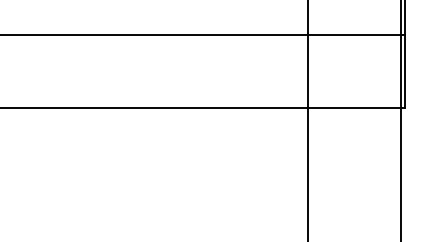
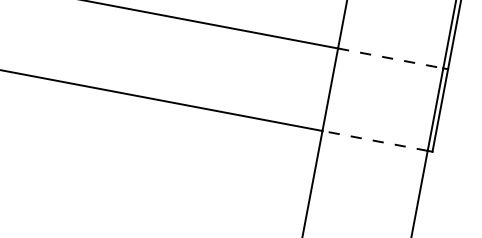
line: (354, 34) -> (391, 58), solid -> dashed
line: (353, 107) -> (374, 140), solid -> dashed

